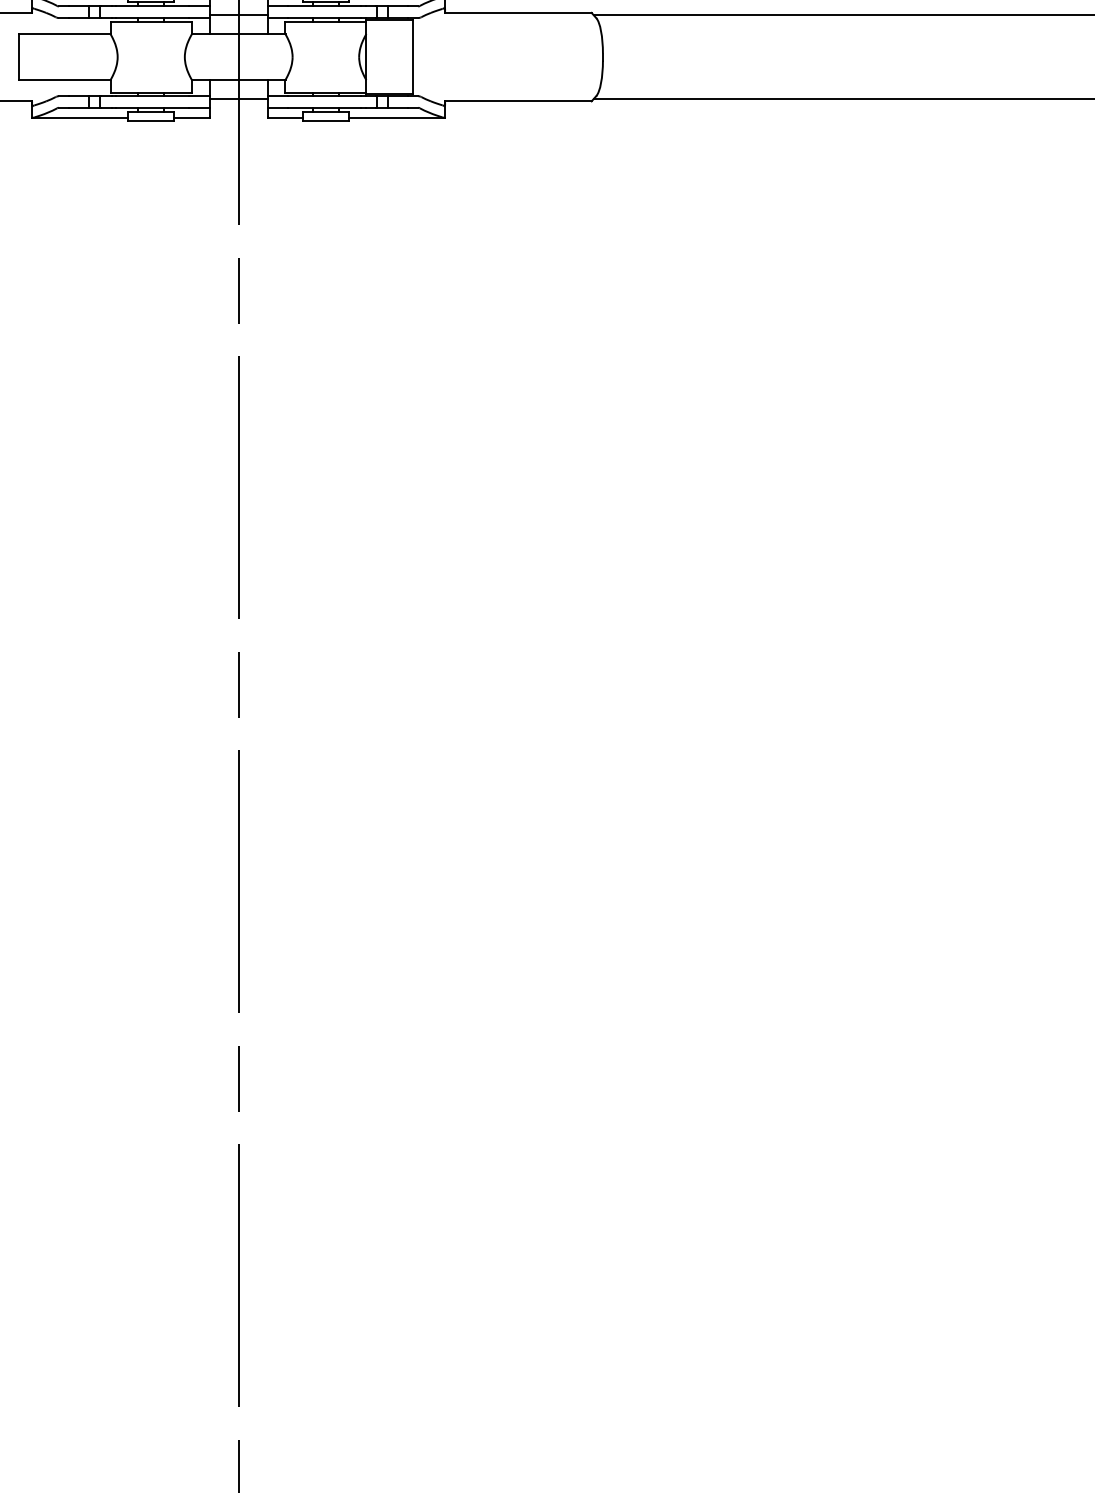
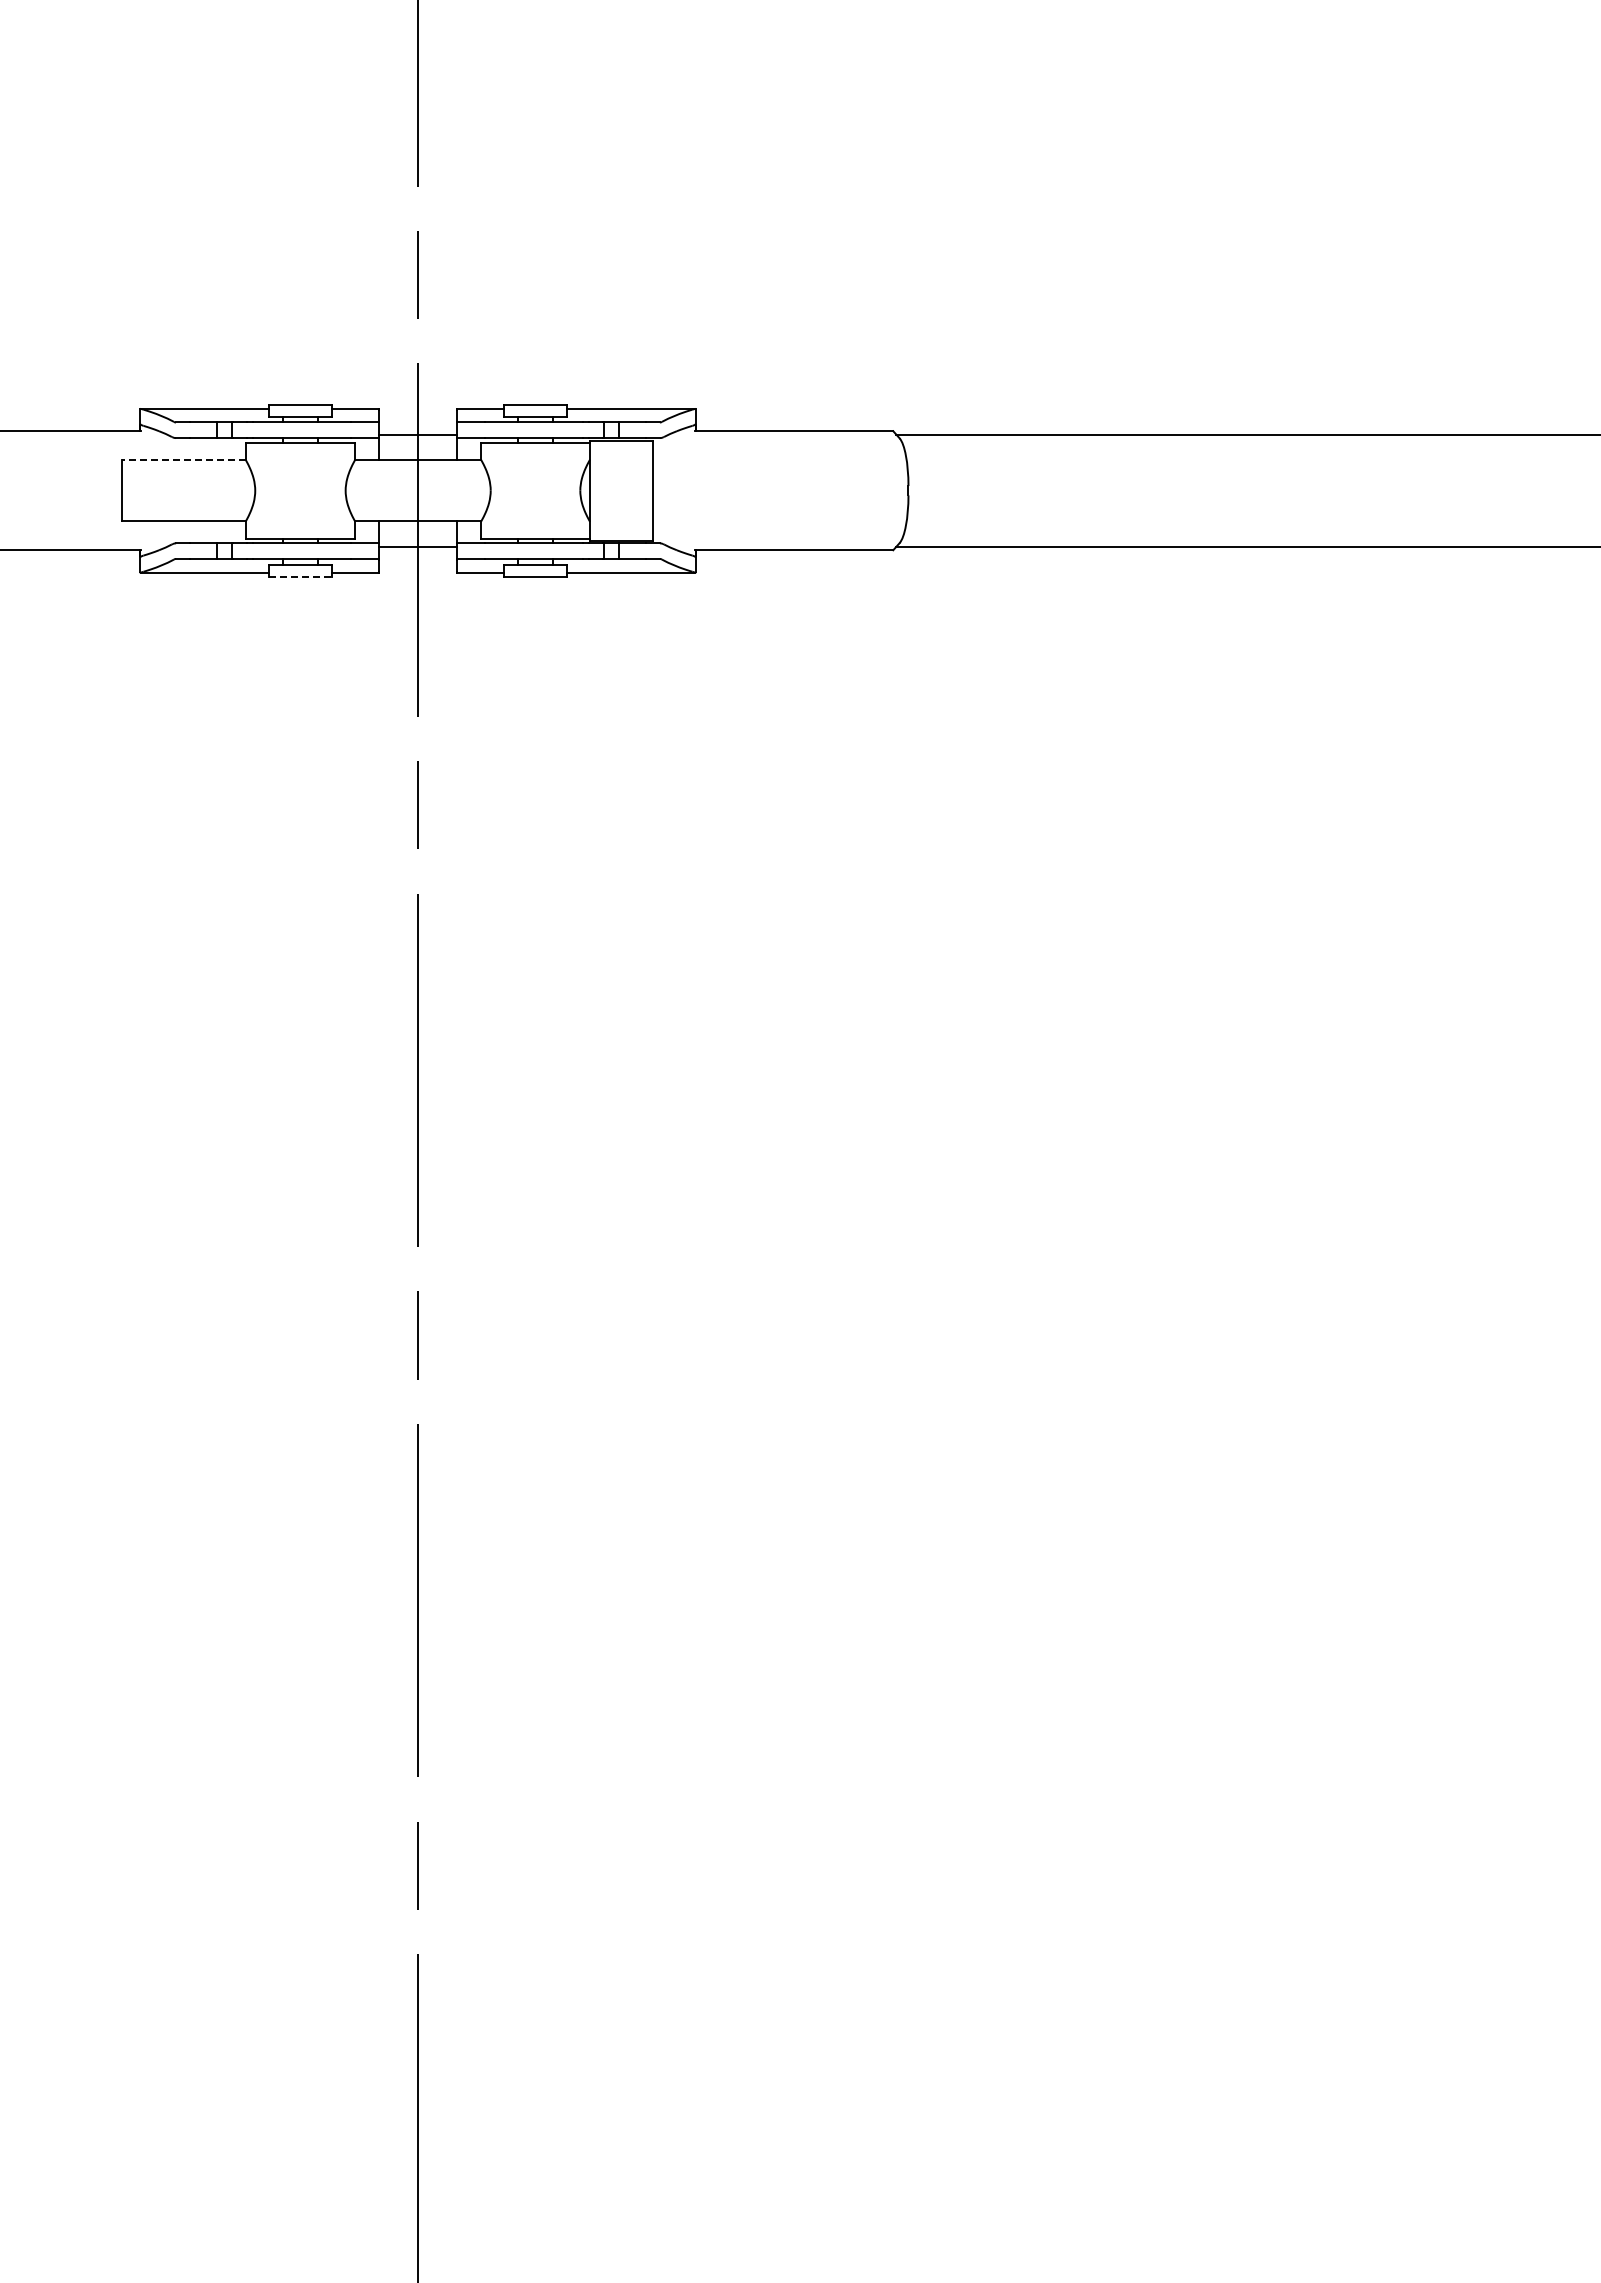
line: (65, 34) -> (184, 460), solid -> dashed
line: (151, 120) -> (300, 576), solid -> dashed

